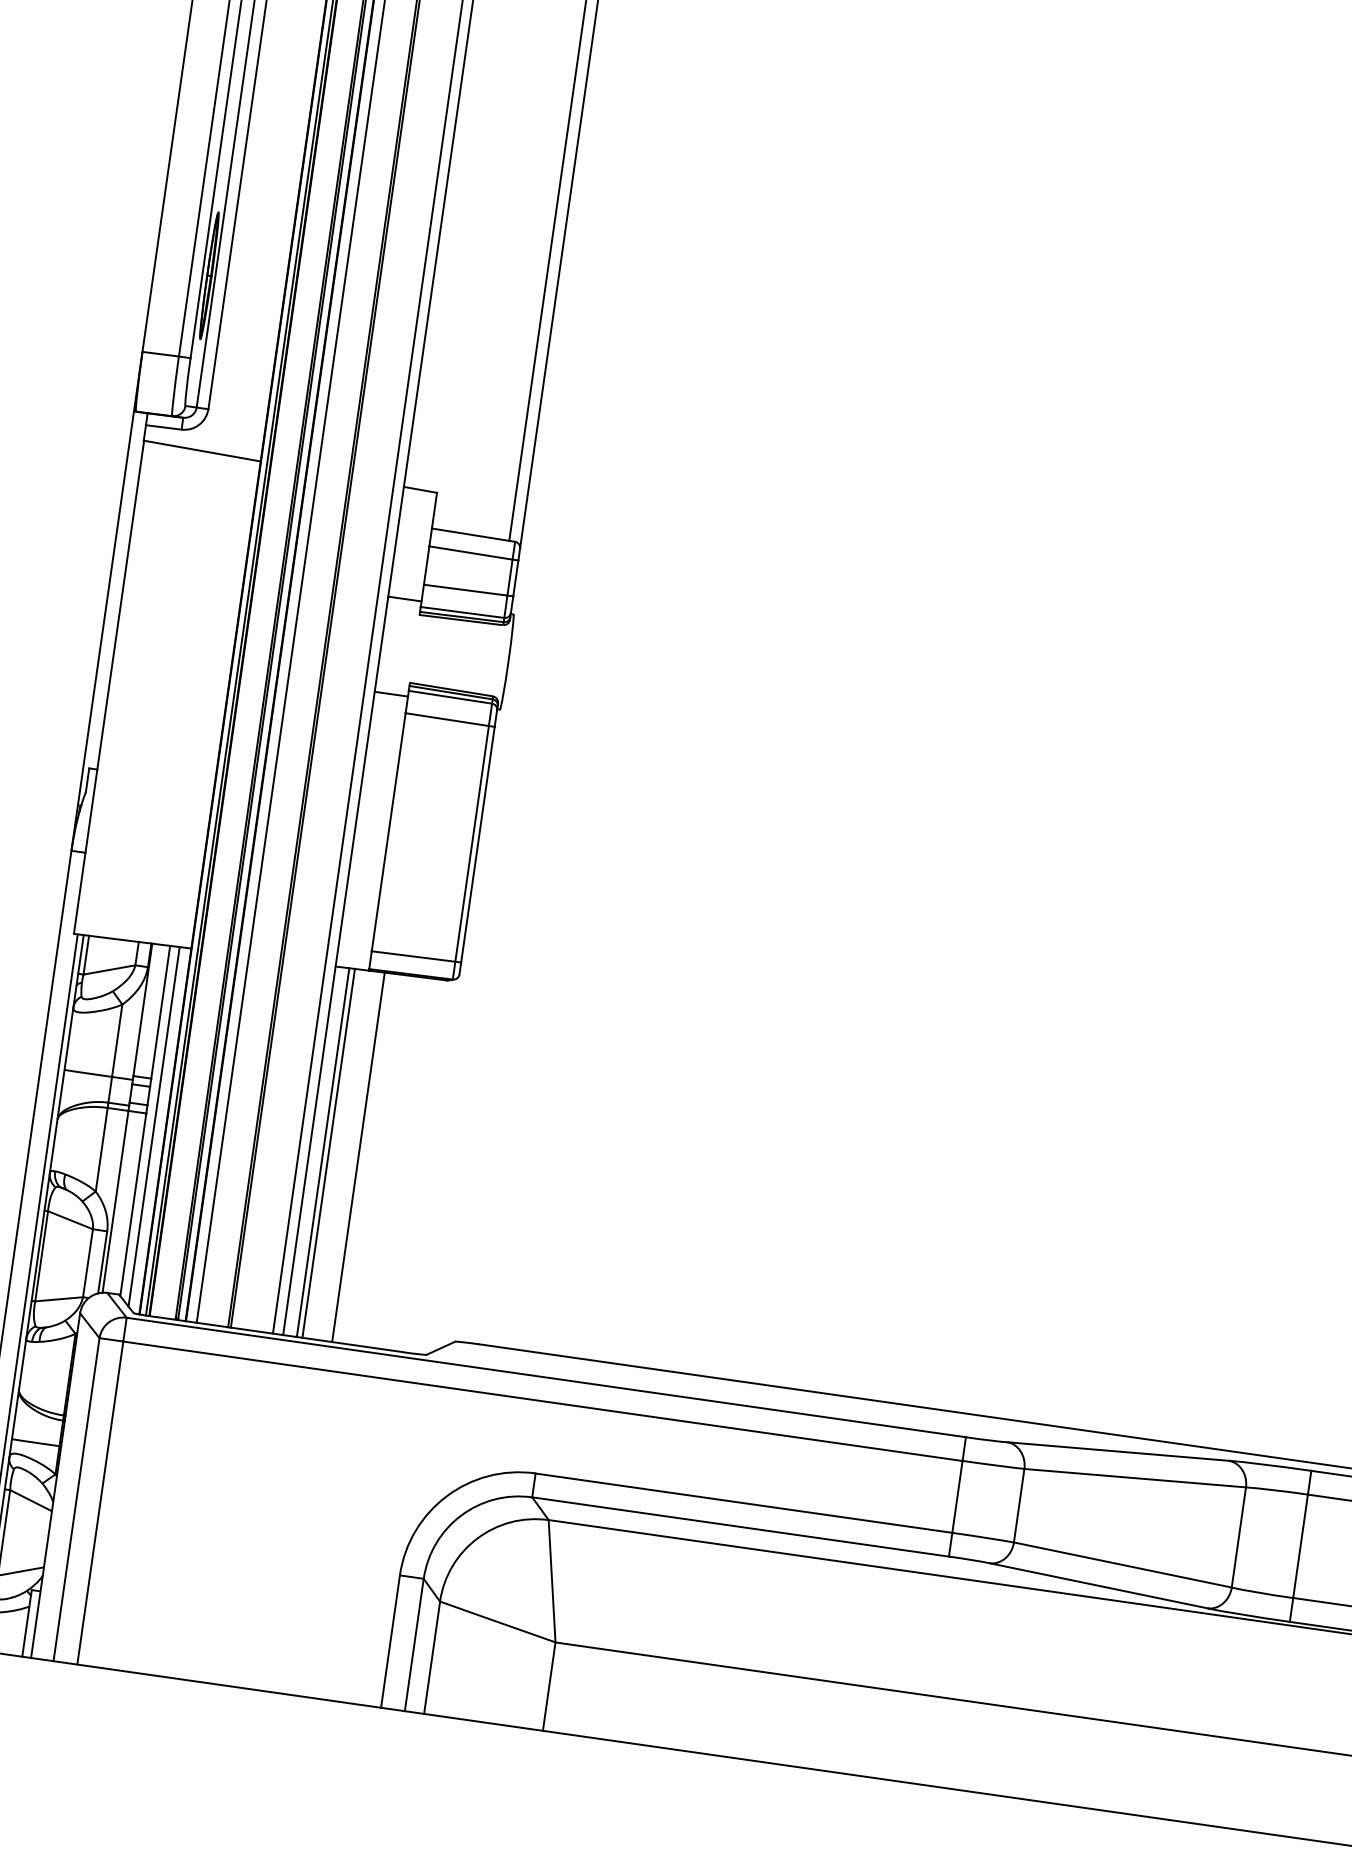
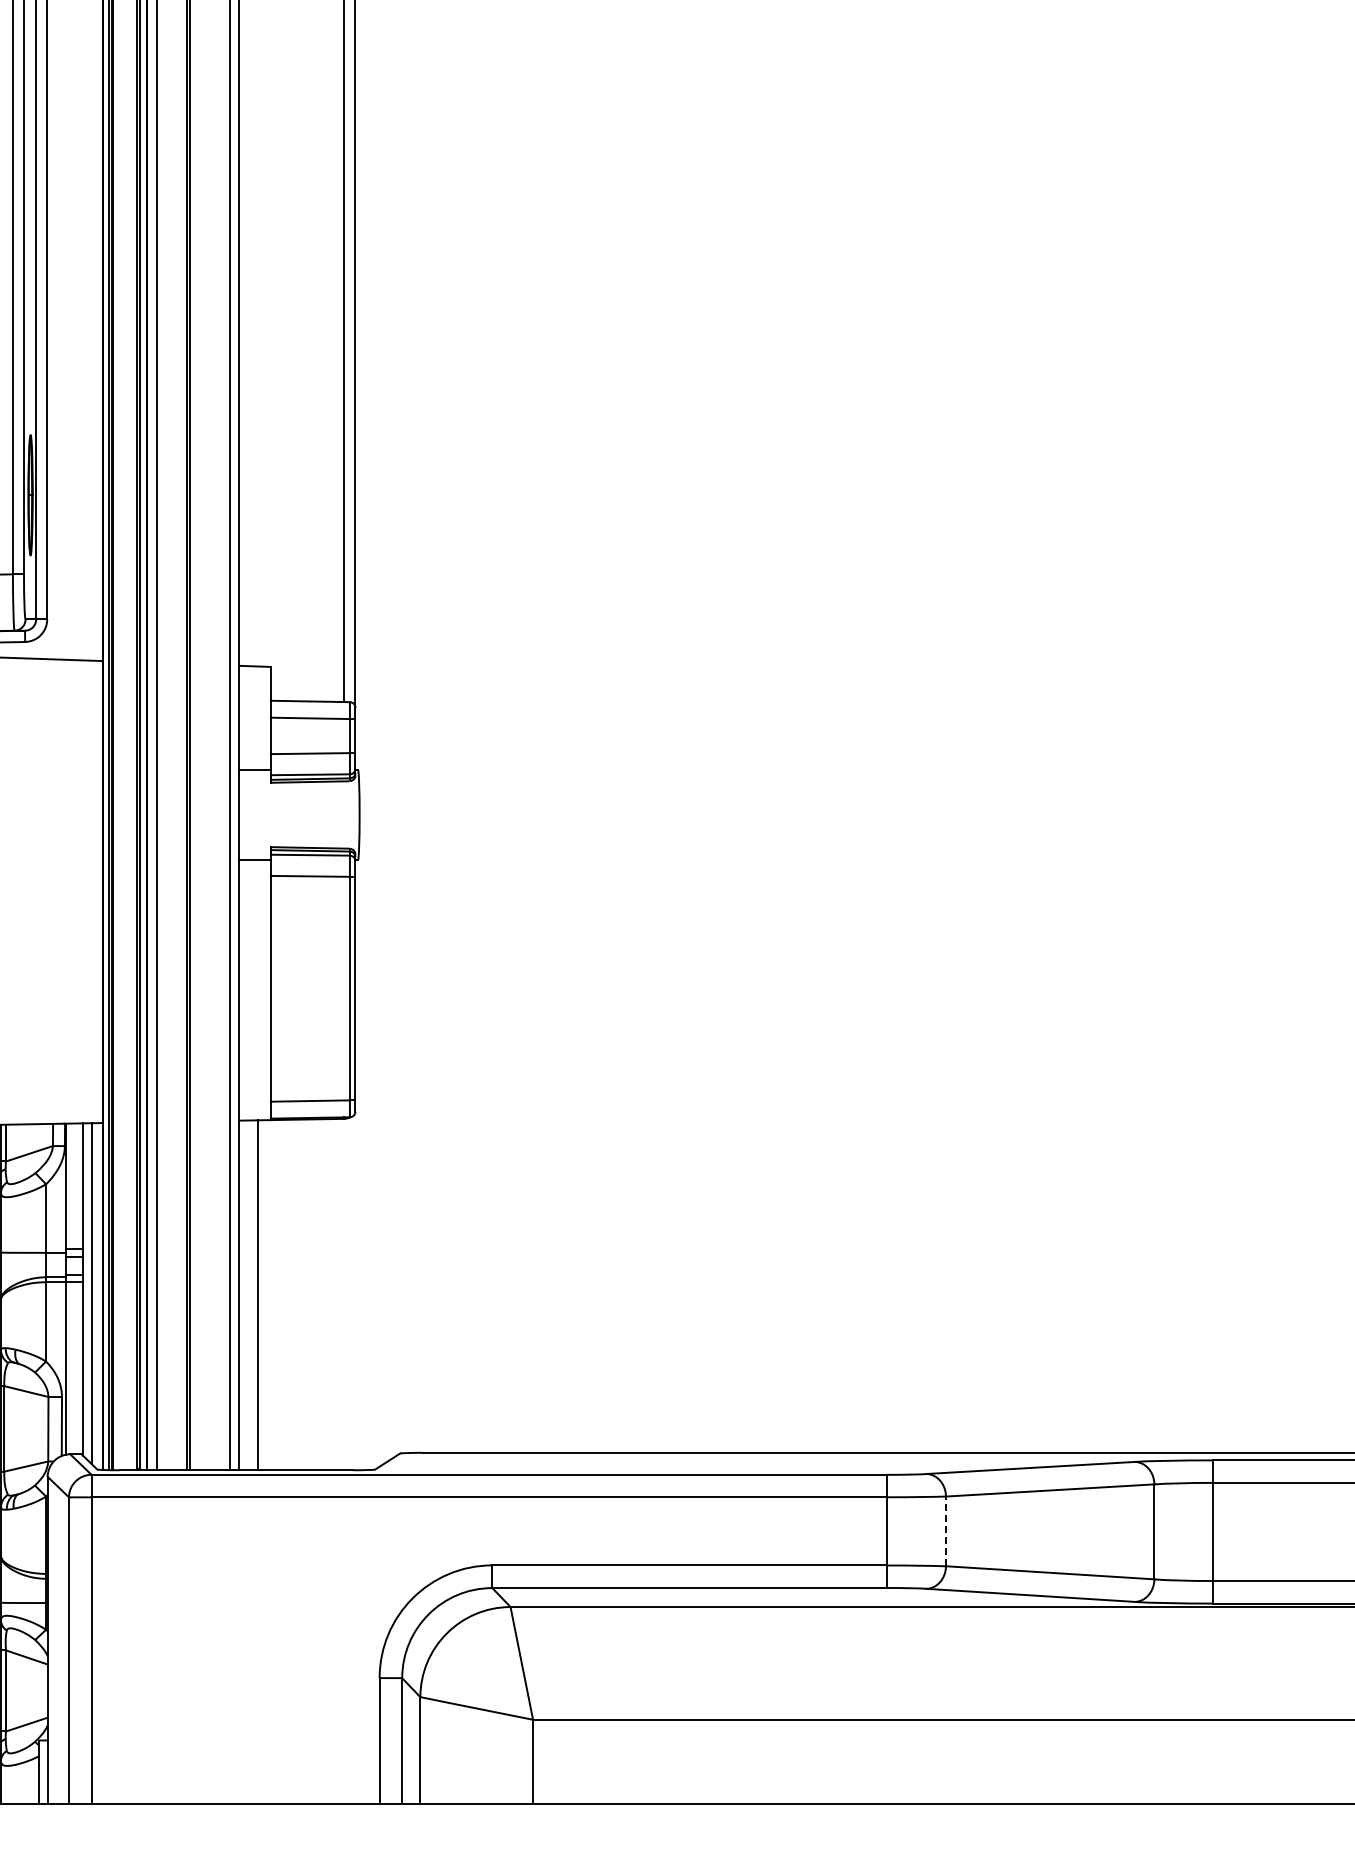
line: (323, 1152) -> (252, 1295), removed
line: (358, 1156) -> (285, 1294), removed
line: (1018, 1505) -> (945, 1531), solid -> dashed

